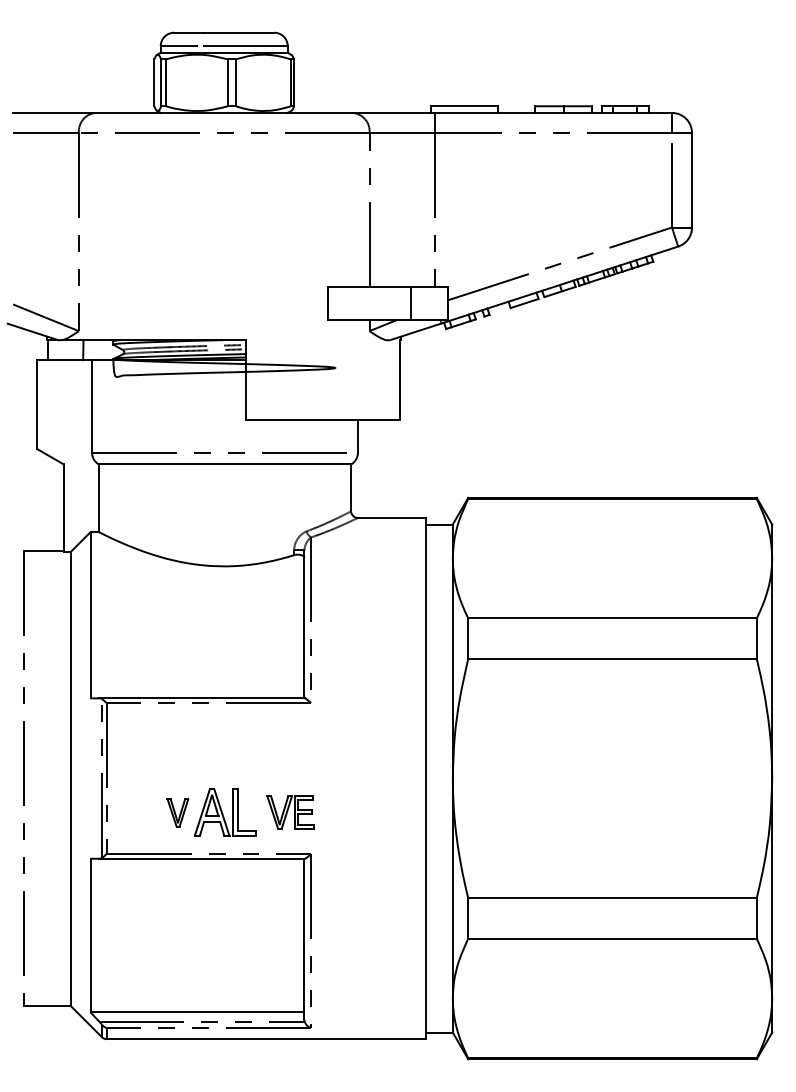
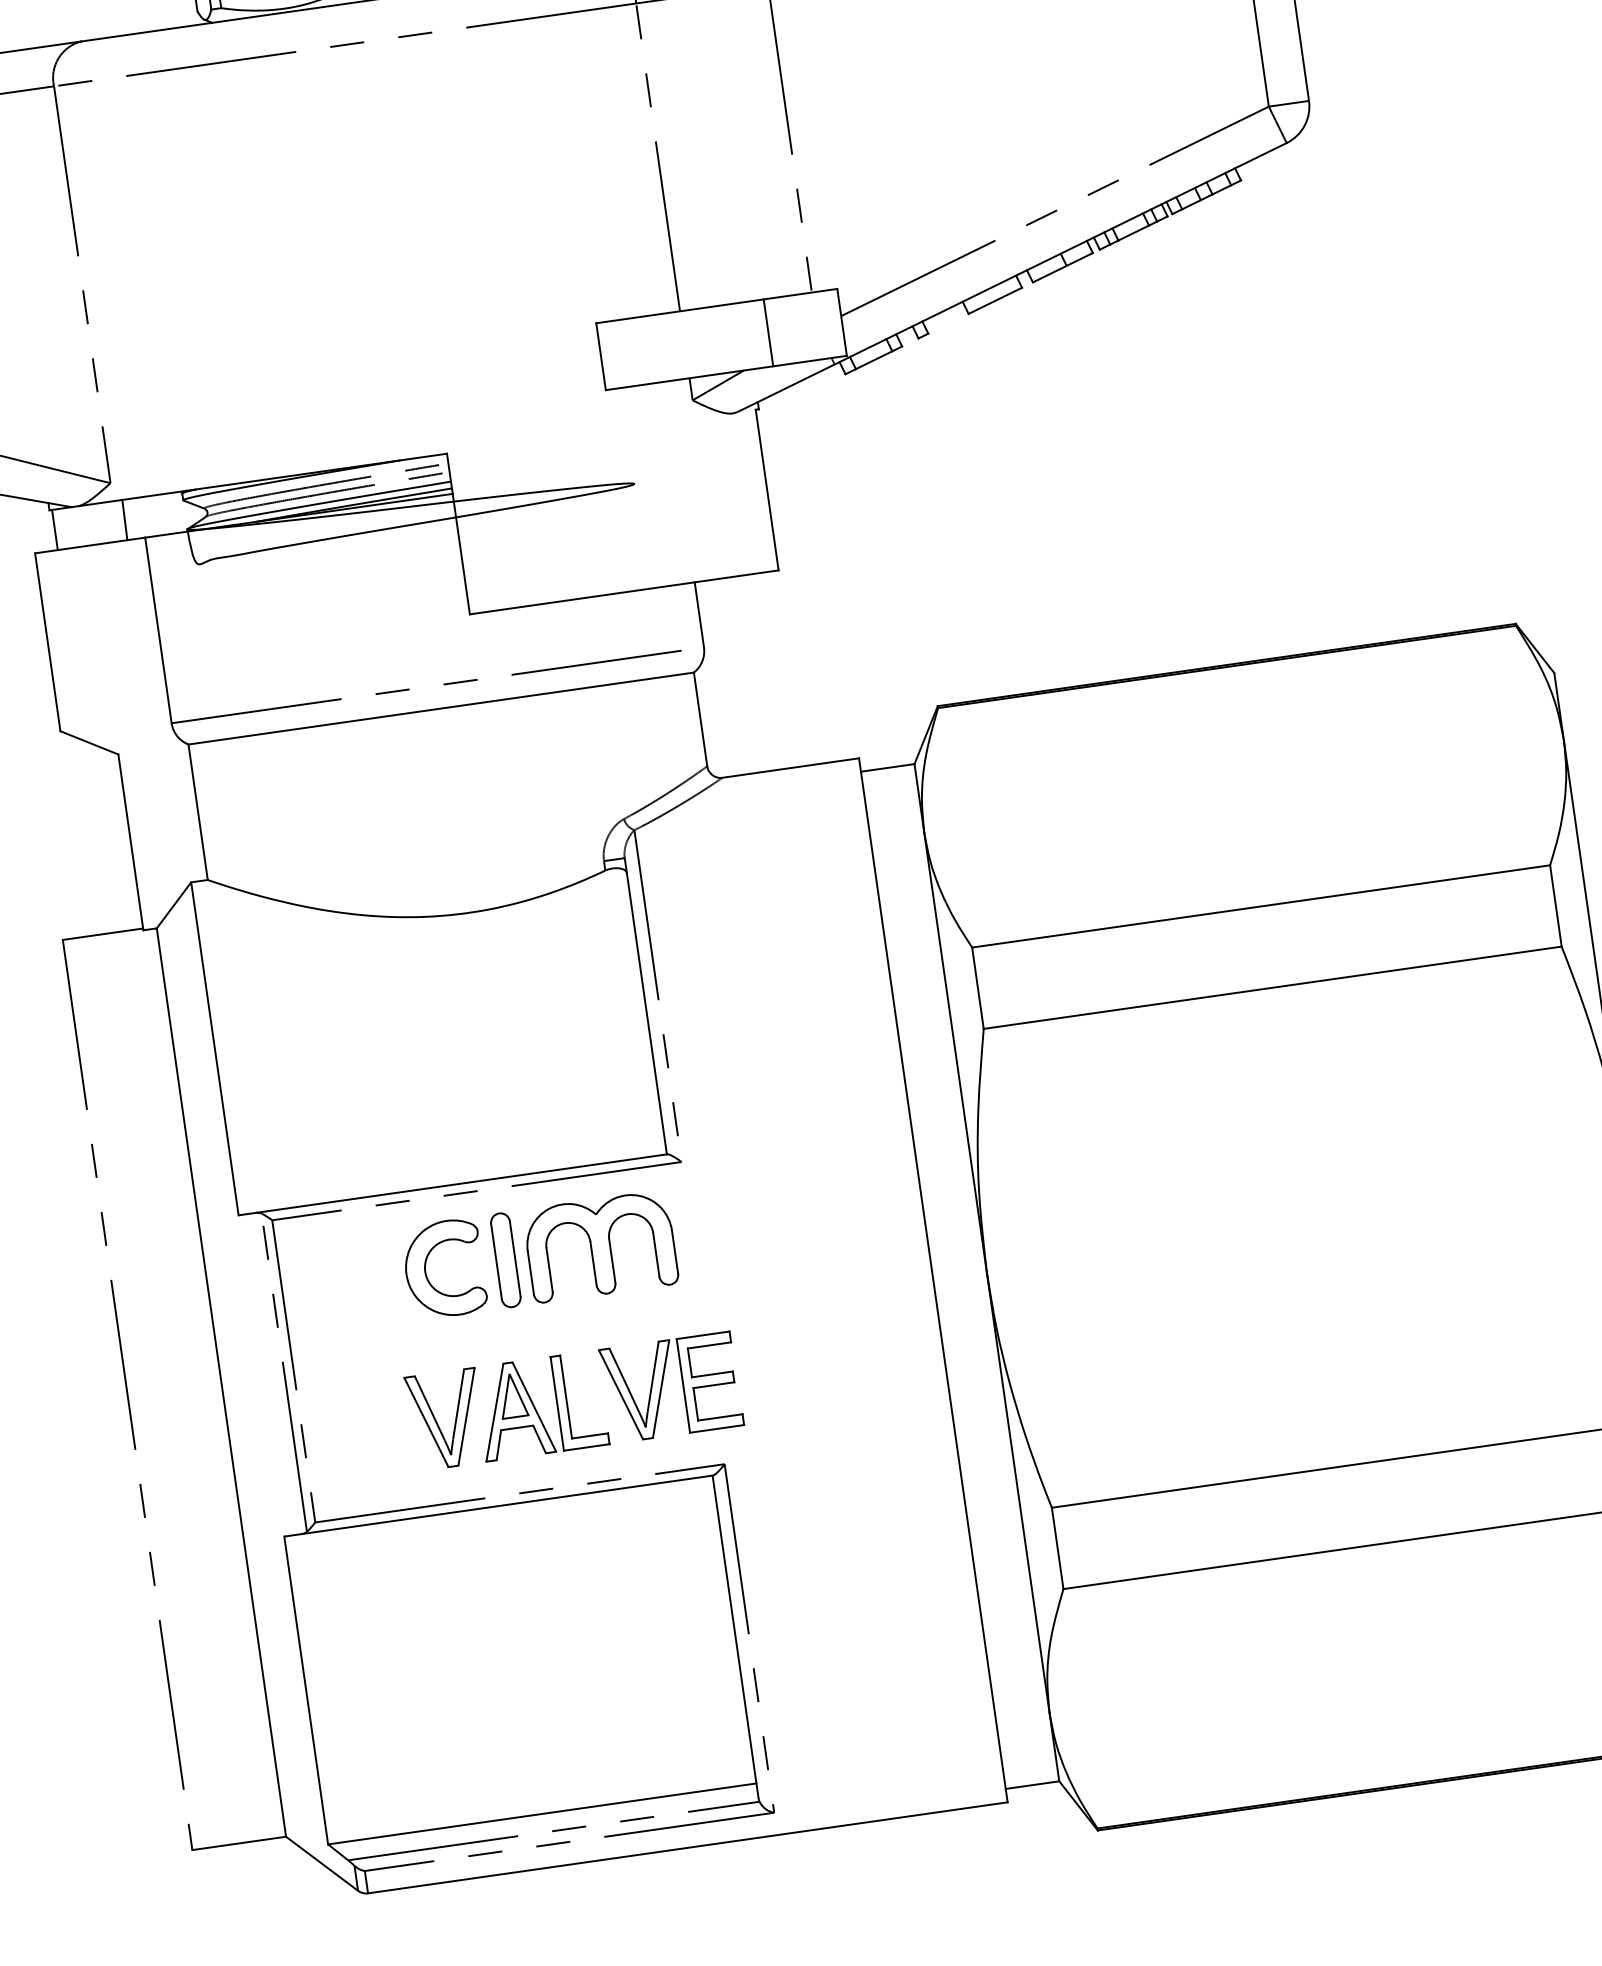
part: (234, 738) -> (538, 1254), added
part: (177, 812) -> (445, 1419), size x1.67
part: (290, 812) -> (671, 1386), size x1.43

